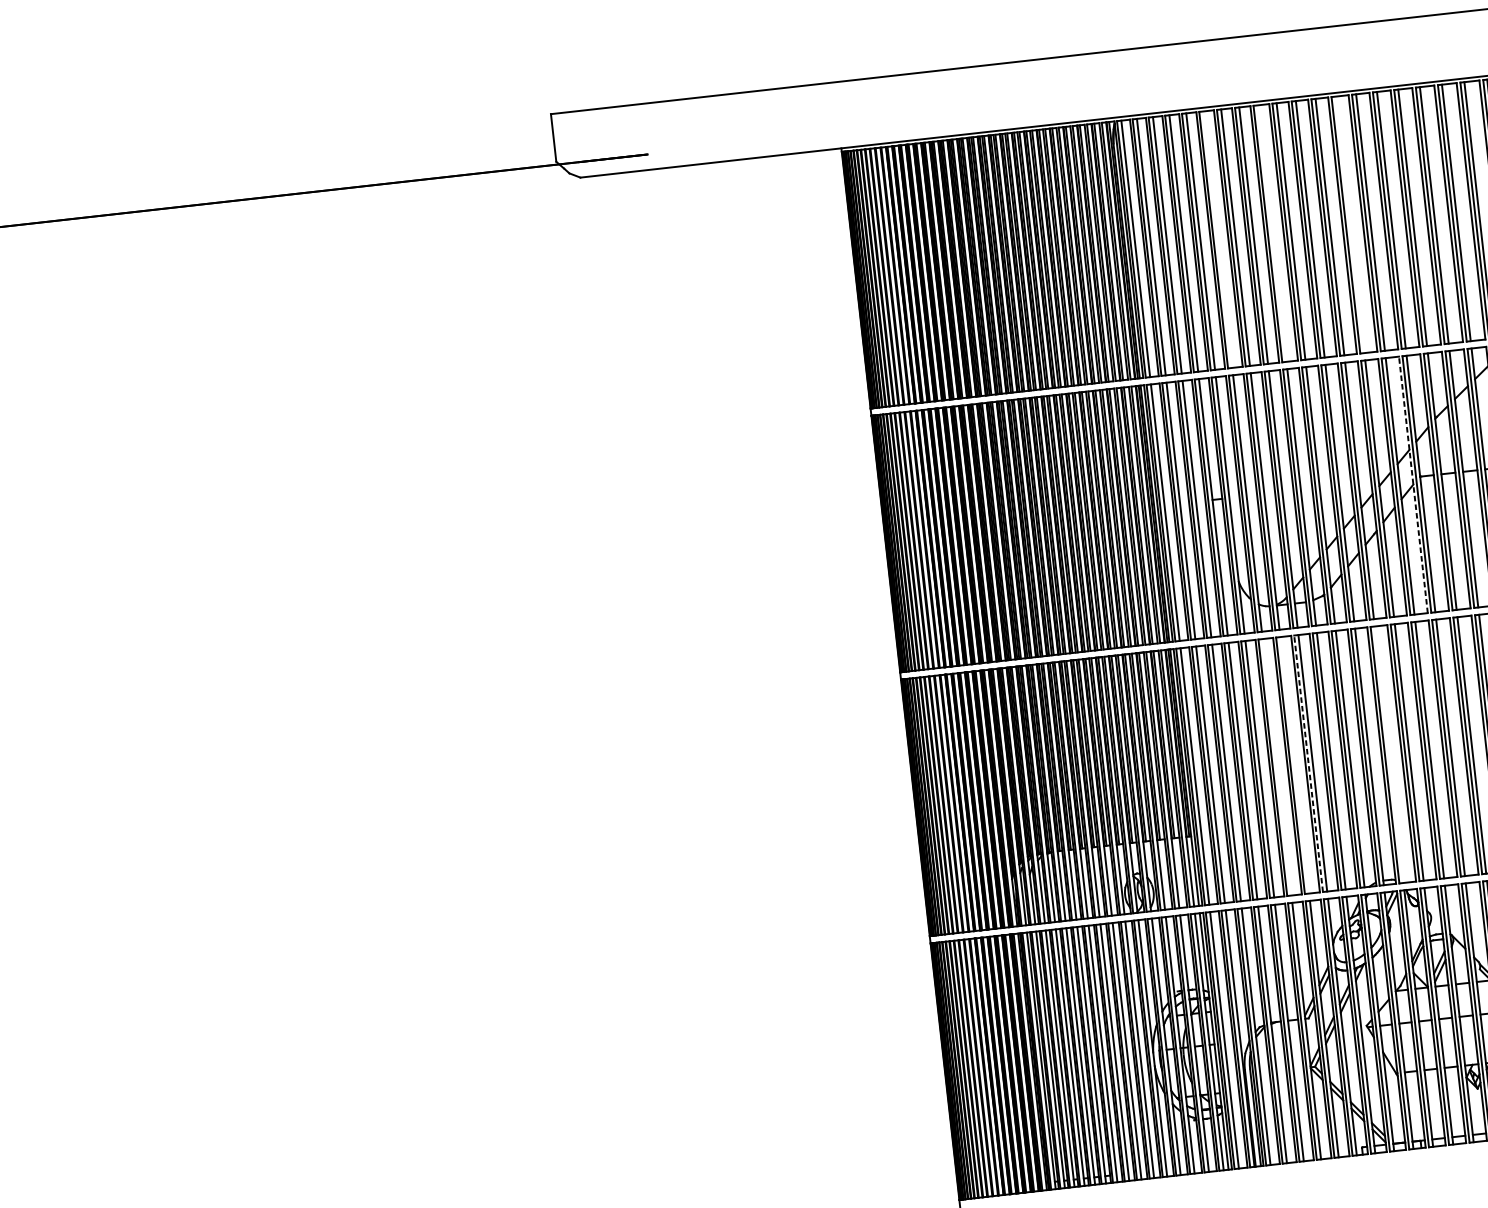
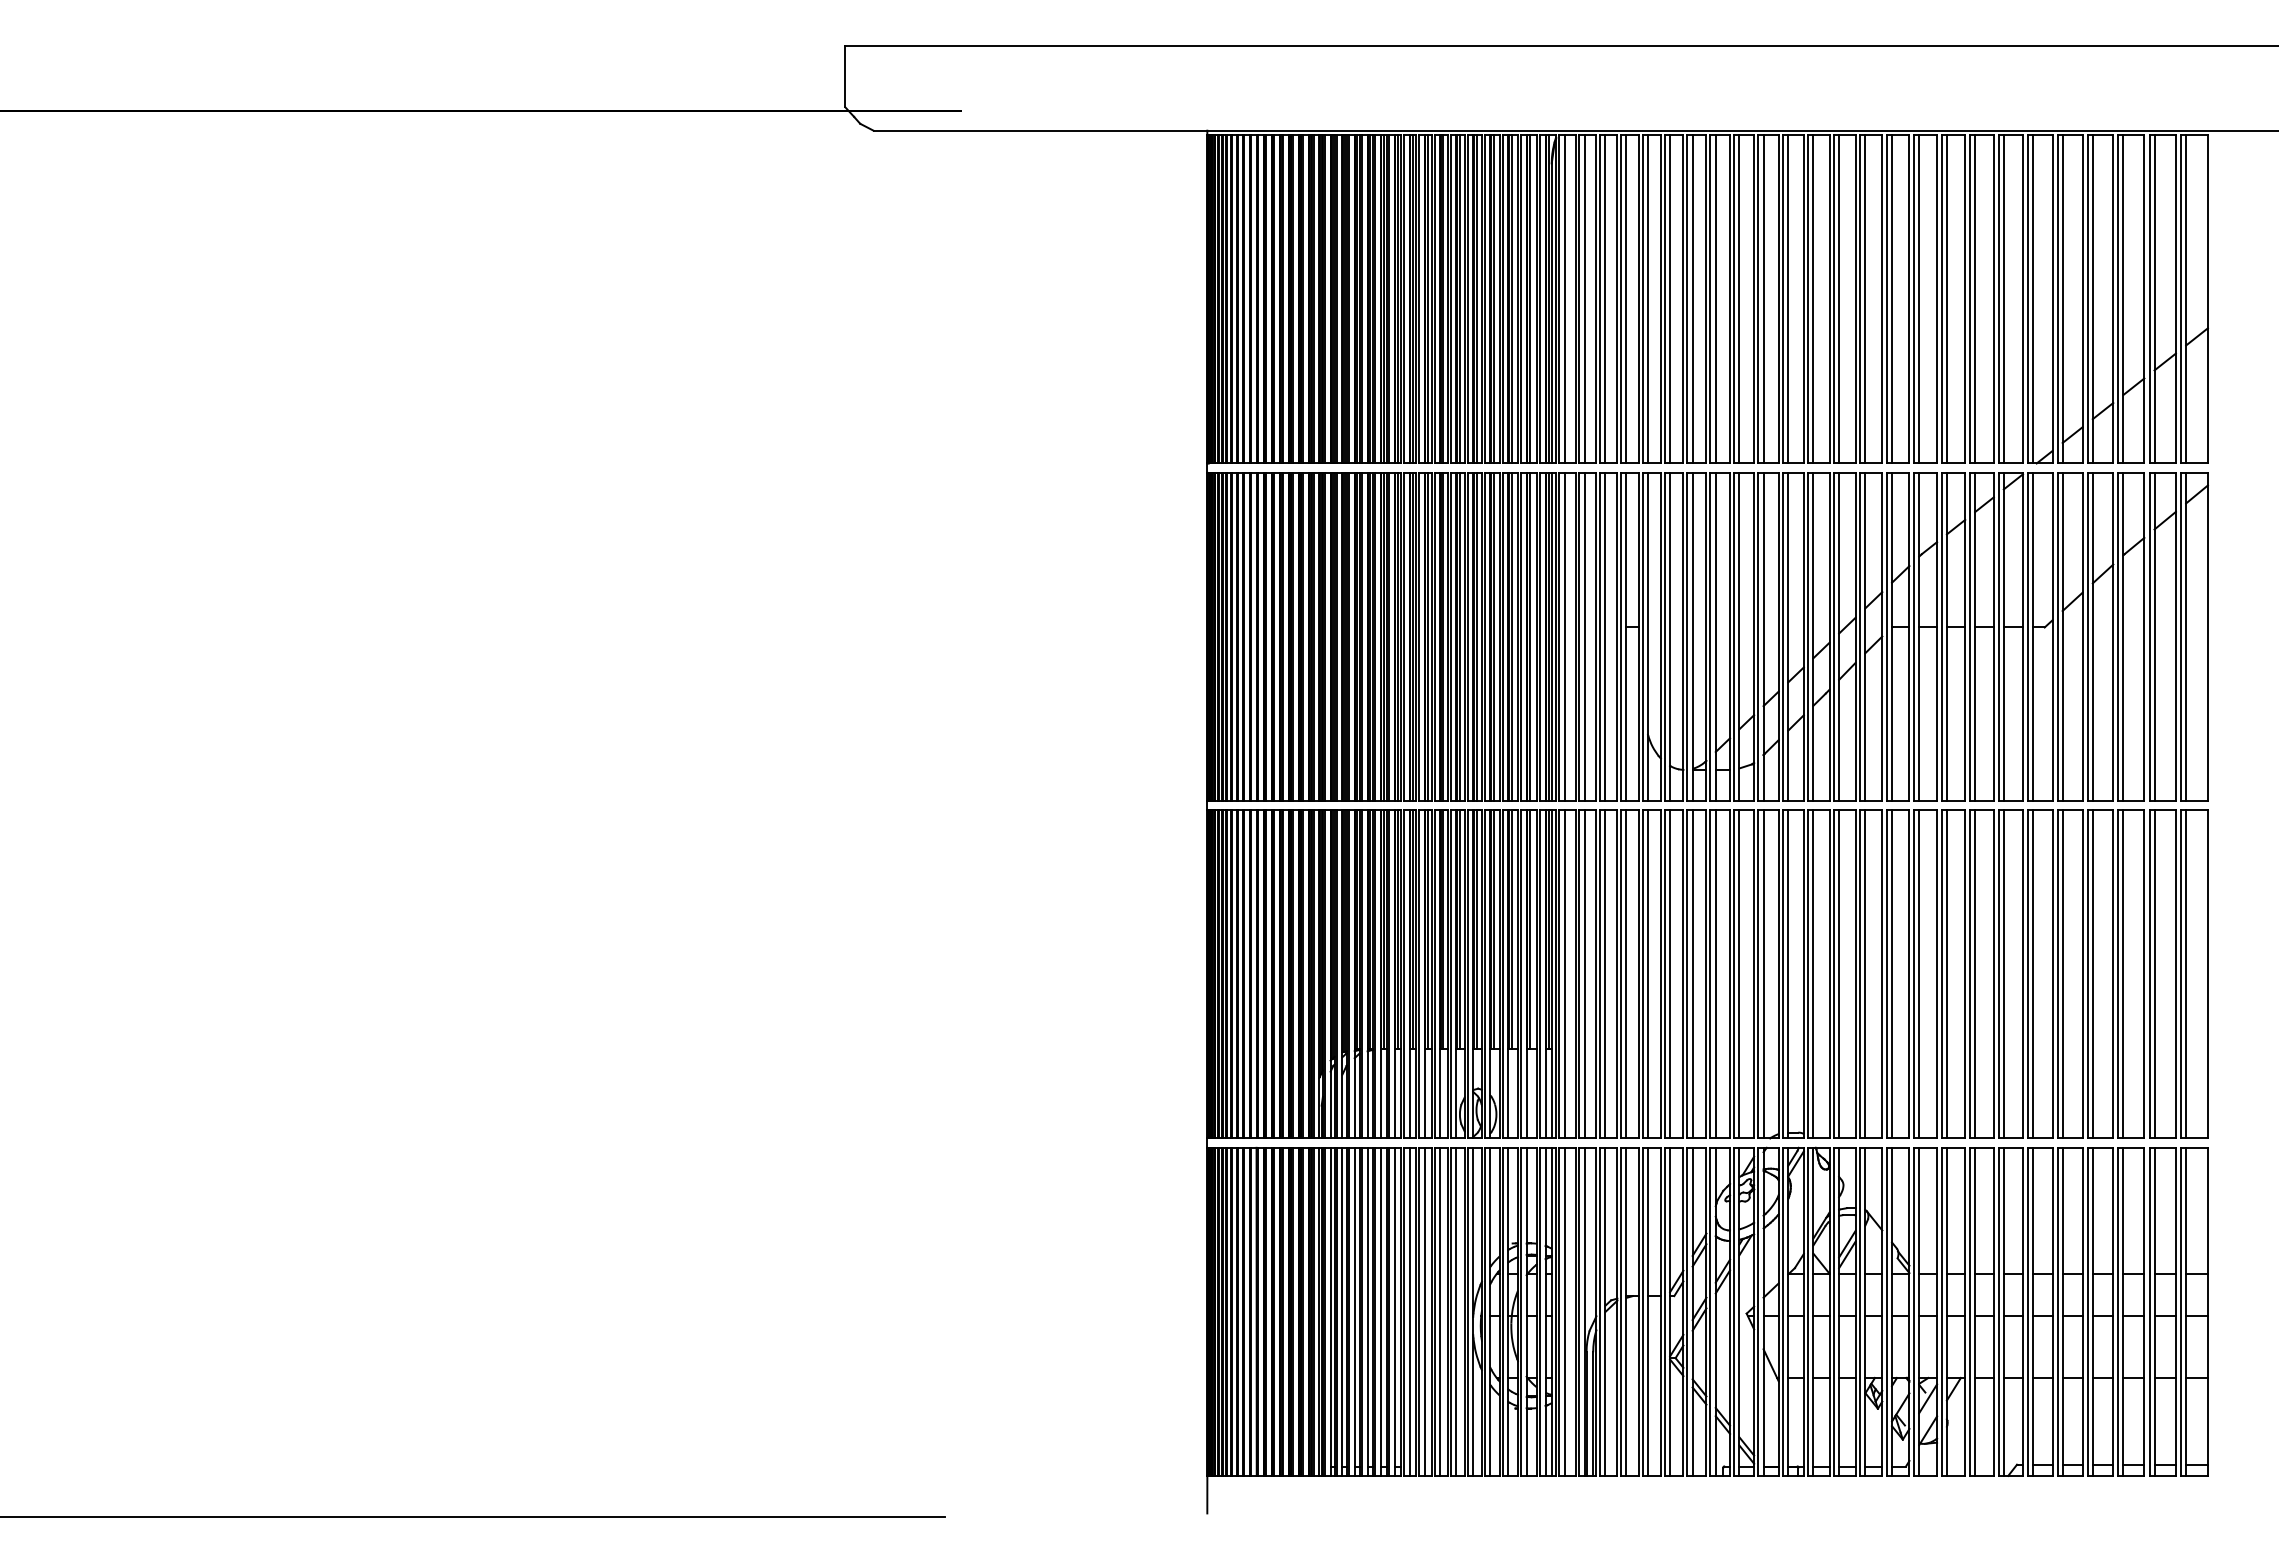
line: (1350, 224) -> (1839, 299), added
line: (1272, 233) -> (1739, 299), added
line: (1218, 239) -> (1670, 299), added
line: (1413, 484) -> (1882, 636), dashed -> solid
line: (1389, 754) -> (1813, 974), added
line: (1308, 763) -> (1710, 973), dashed -> solid
line: (1294, 765) -> (1692, 974), added
line: (1277, 767) -> (1670, 974), added

